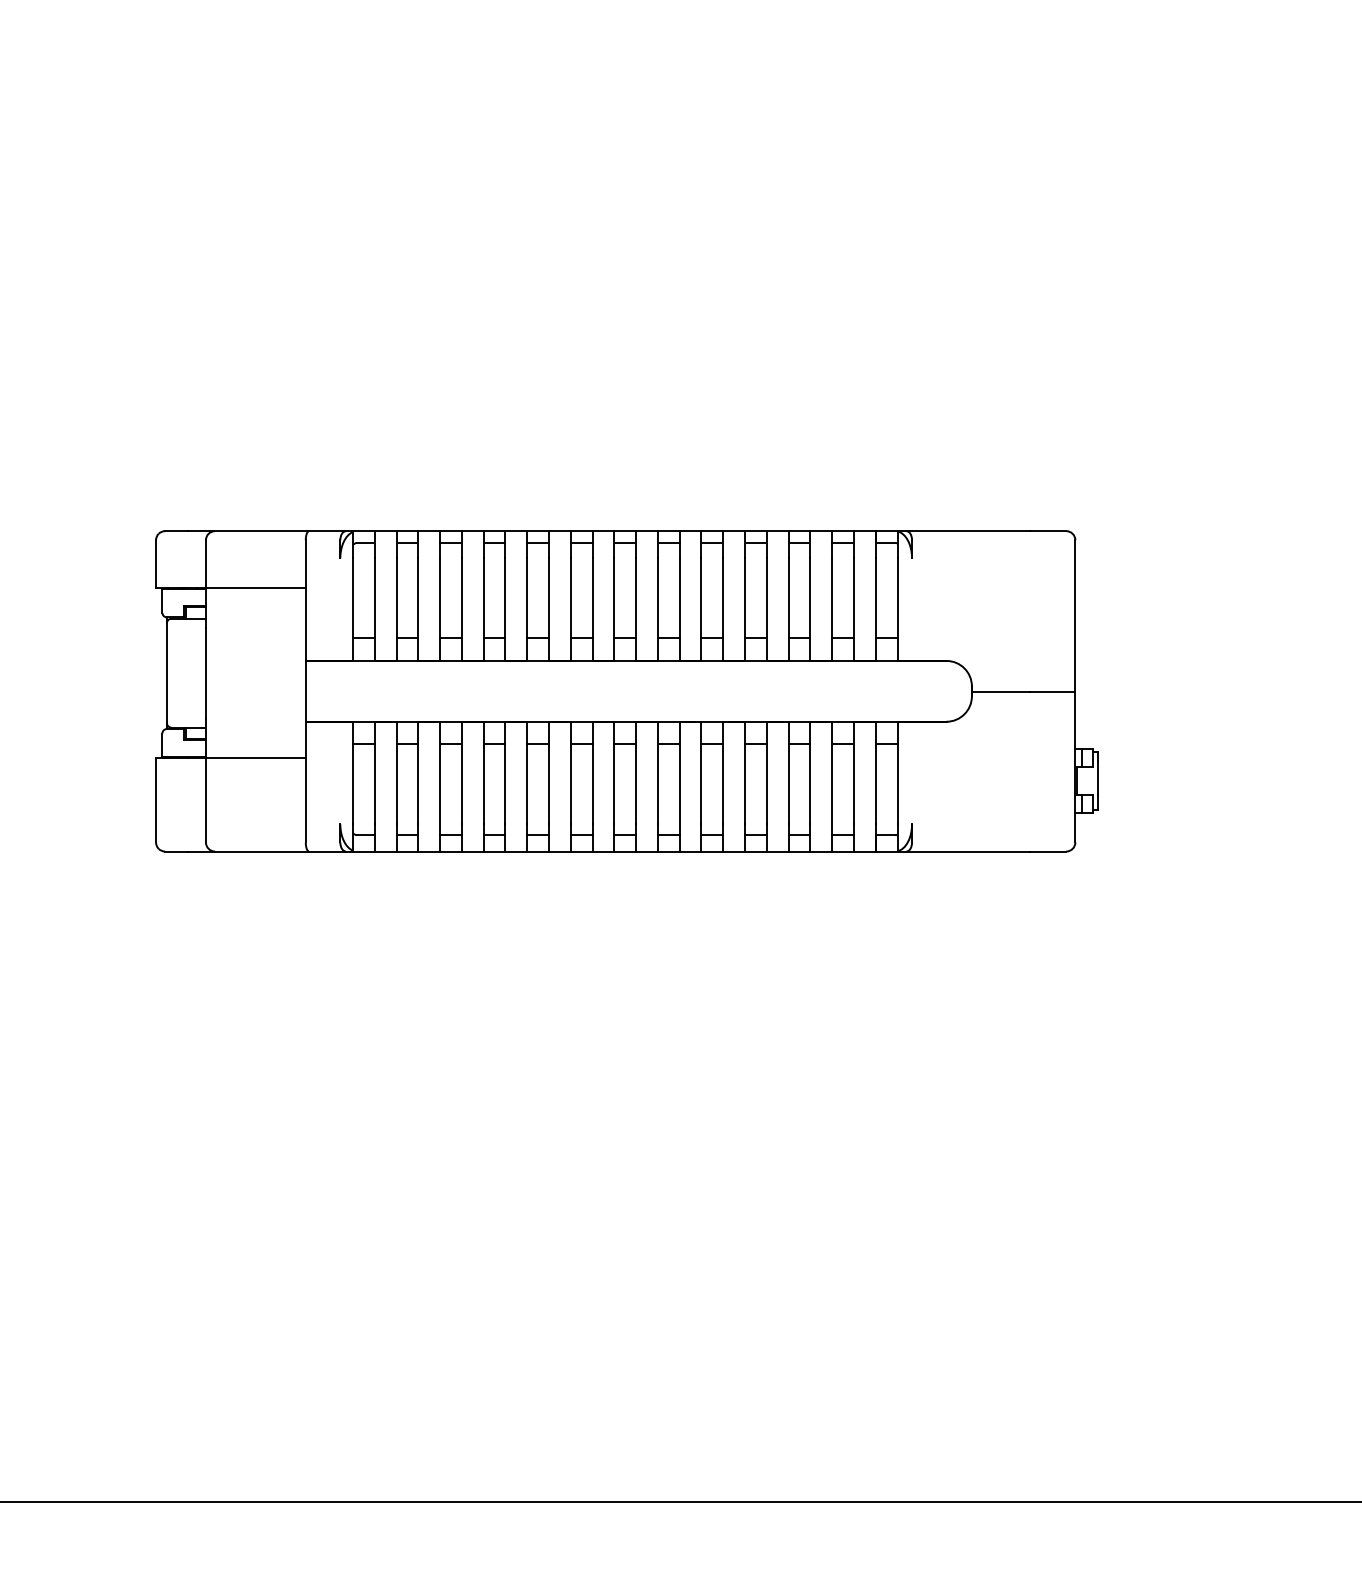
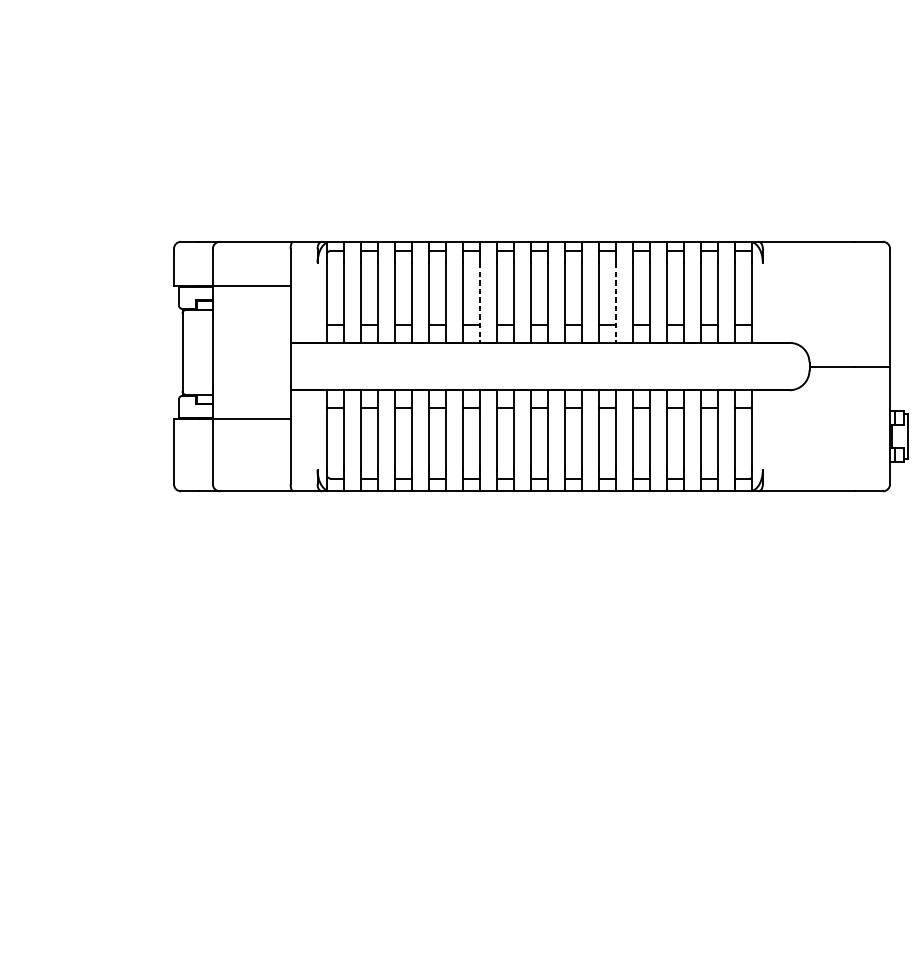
line: (549, 610) -> (480, 303), solid -> dashed
line: (723, 610) -> (616, 303), solid -> dashed

